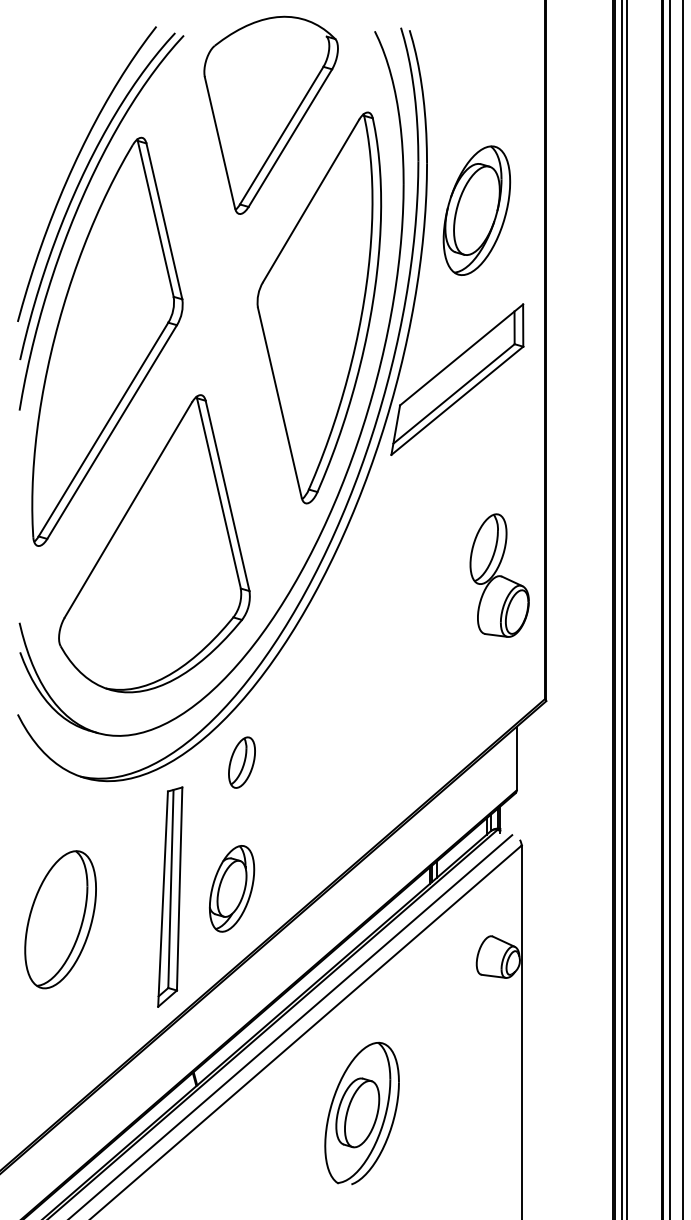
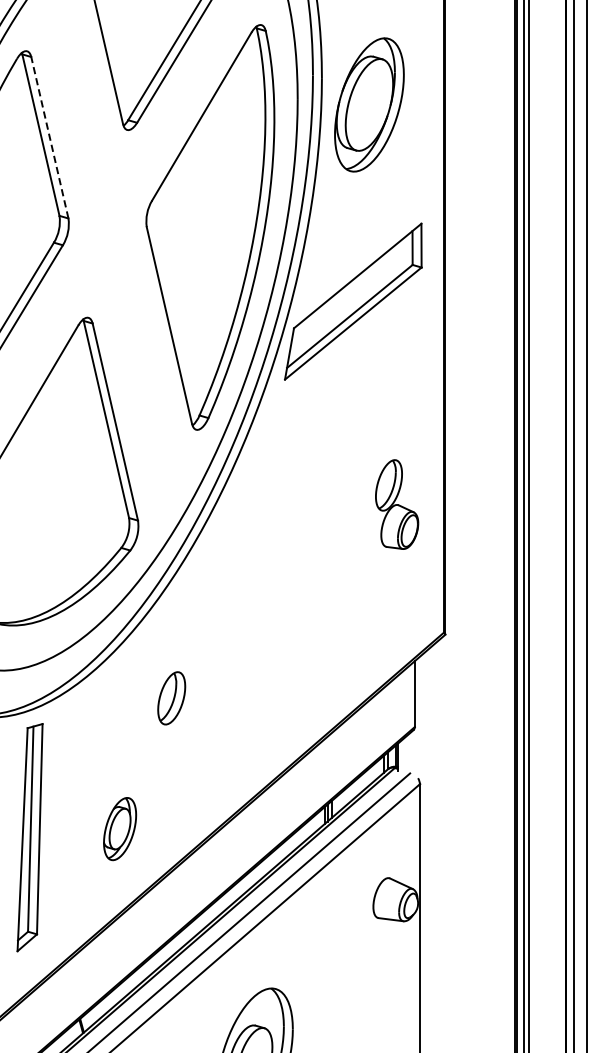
part: (476, 210) -> (368, 104), moved
line: (164, 221) -> (50, 137), solid -> dashed
part: (499, 575) -> (396, 504), size x0.7
part: (241, 762) -> (171, 698), moved
part: (232, 888) -> (120, 828), size x0.7
part: (170, 896) -> (30, 836), moved

